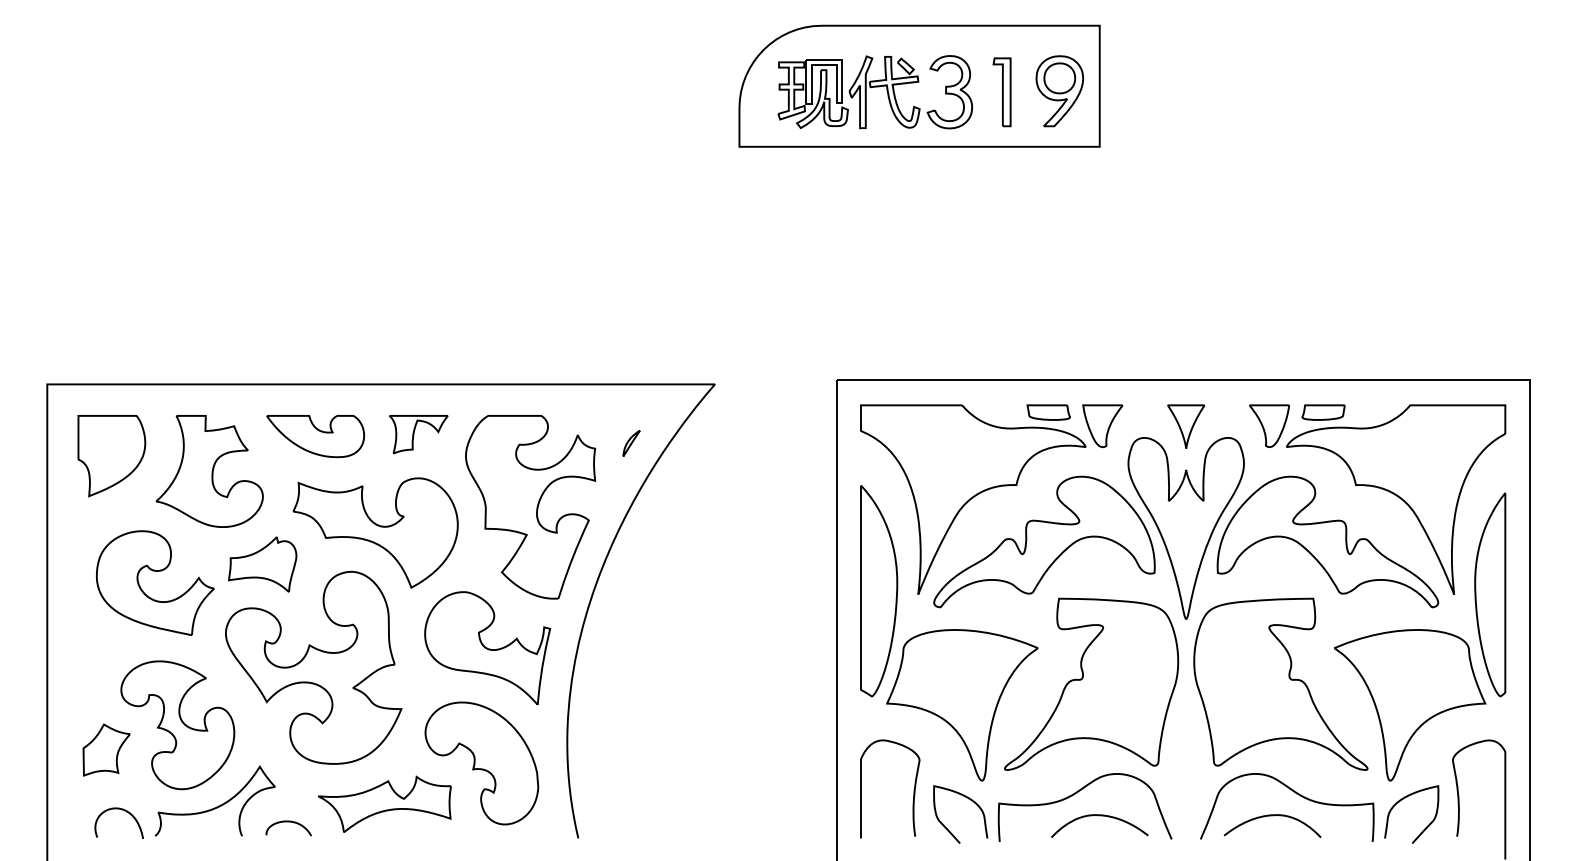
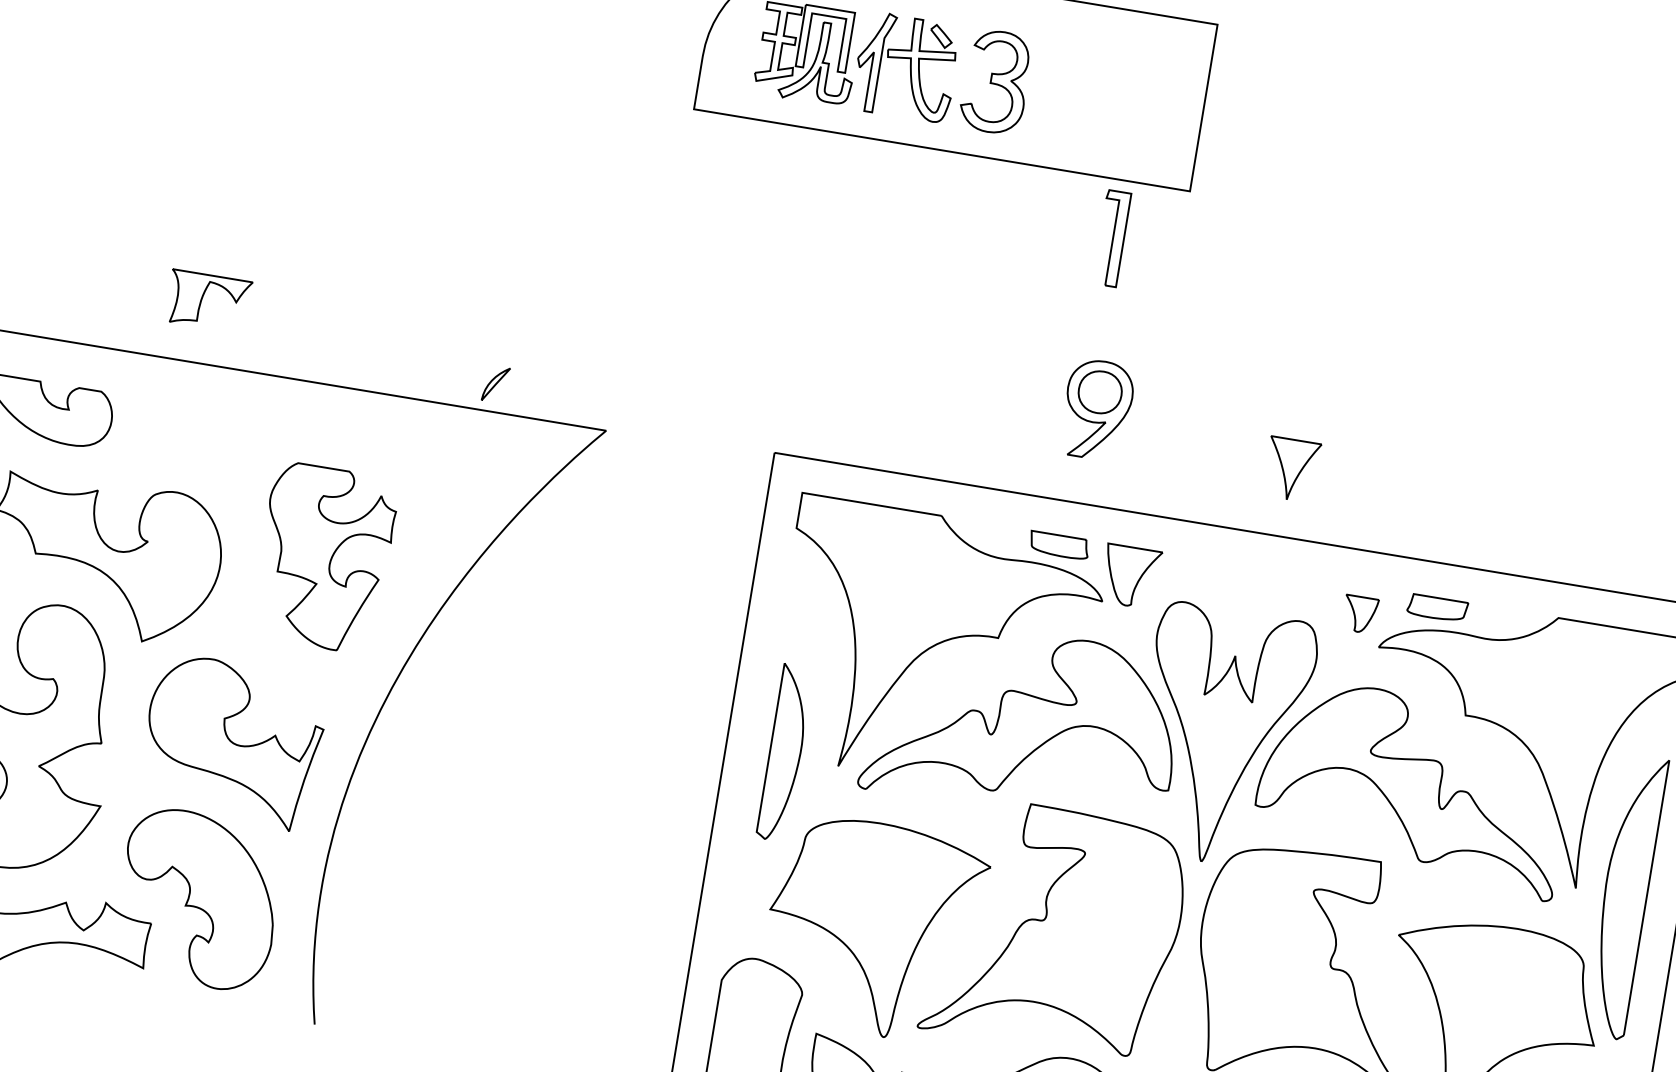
part: (1059, 91) -> (1096, 410), moved
part: (1001, 92) -> (1111, 238), moved
part: (1269, 425) -> (1360, 613), size x0.6
part: (1185, 426) -> (1290, 469), moved
part: (418, 434) -> (208, 301), moved
part: (631, 443) -> (495, 384), moved
part: (530, 507) -> (324, 558), size x0.7
part: (879, 591) -> (785, 753), size x0.6

